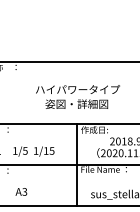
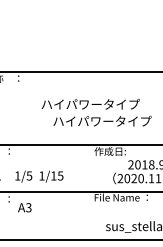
text: (88, 103) -> (102, 120), 姿図・詳細図 -> ハイパワータイプ
line: (76, 165) -> (89, 192), removed
text: (21, 191) -> (24, 207), moved

